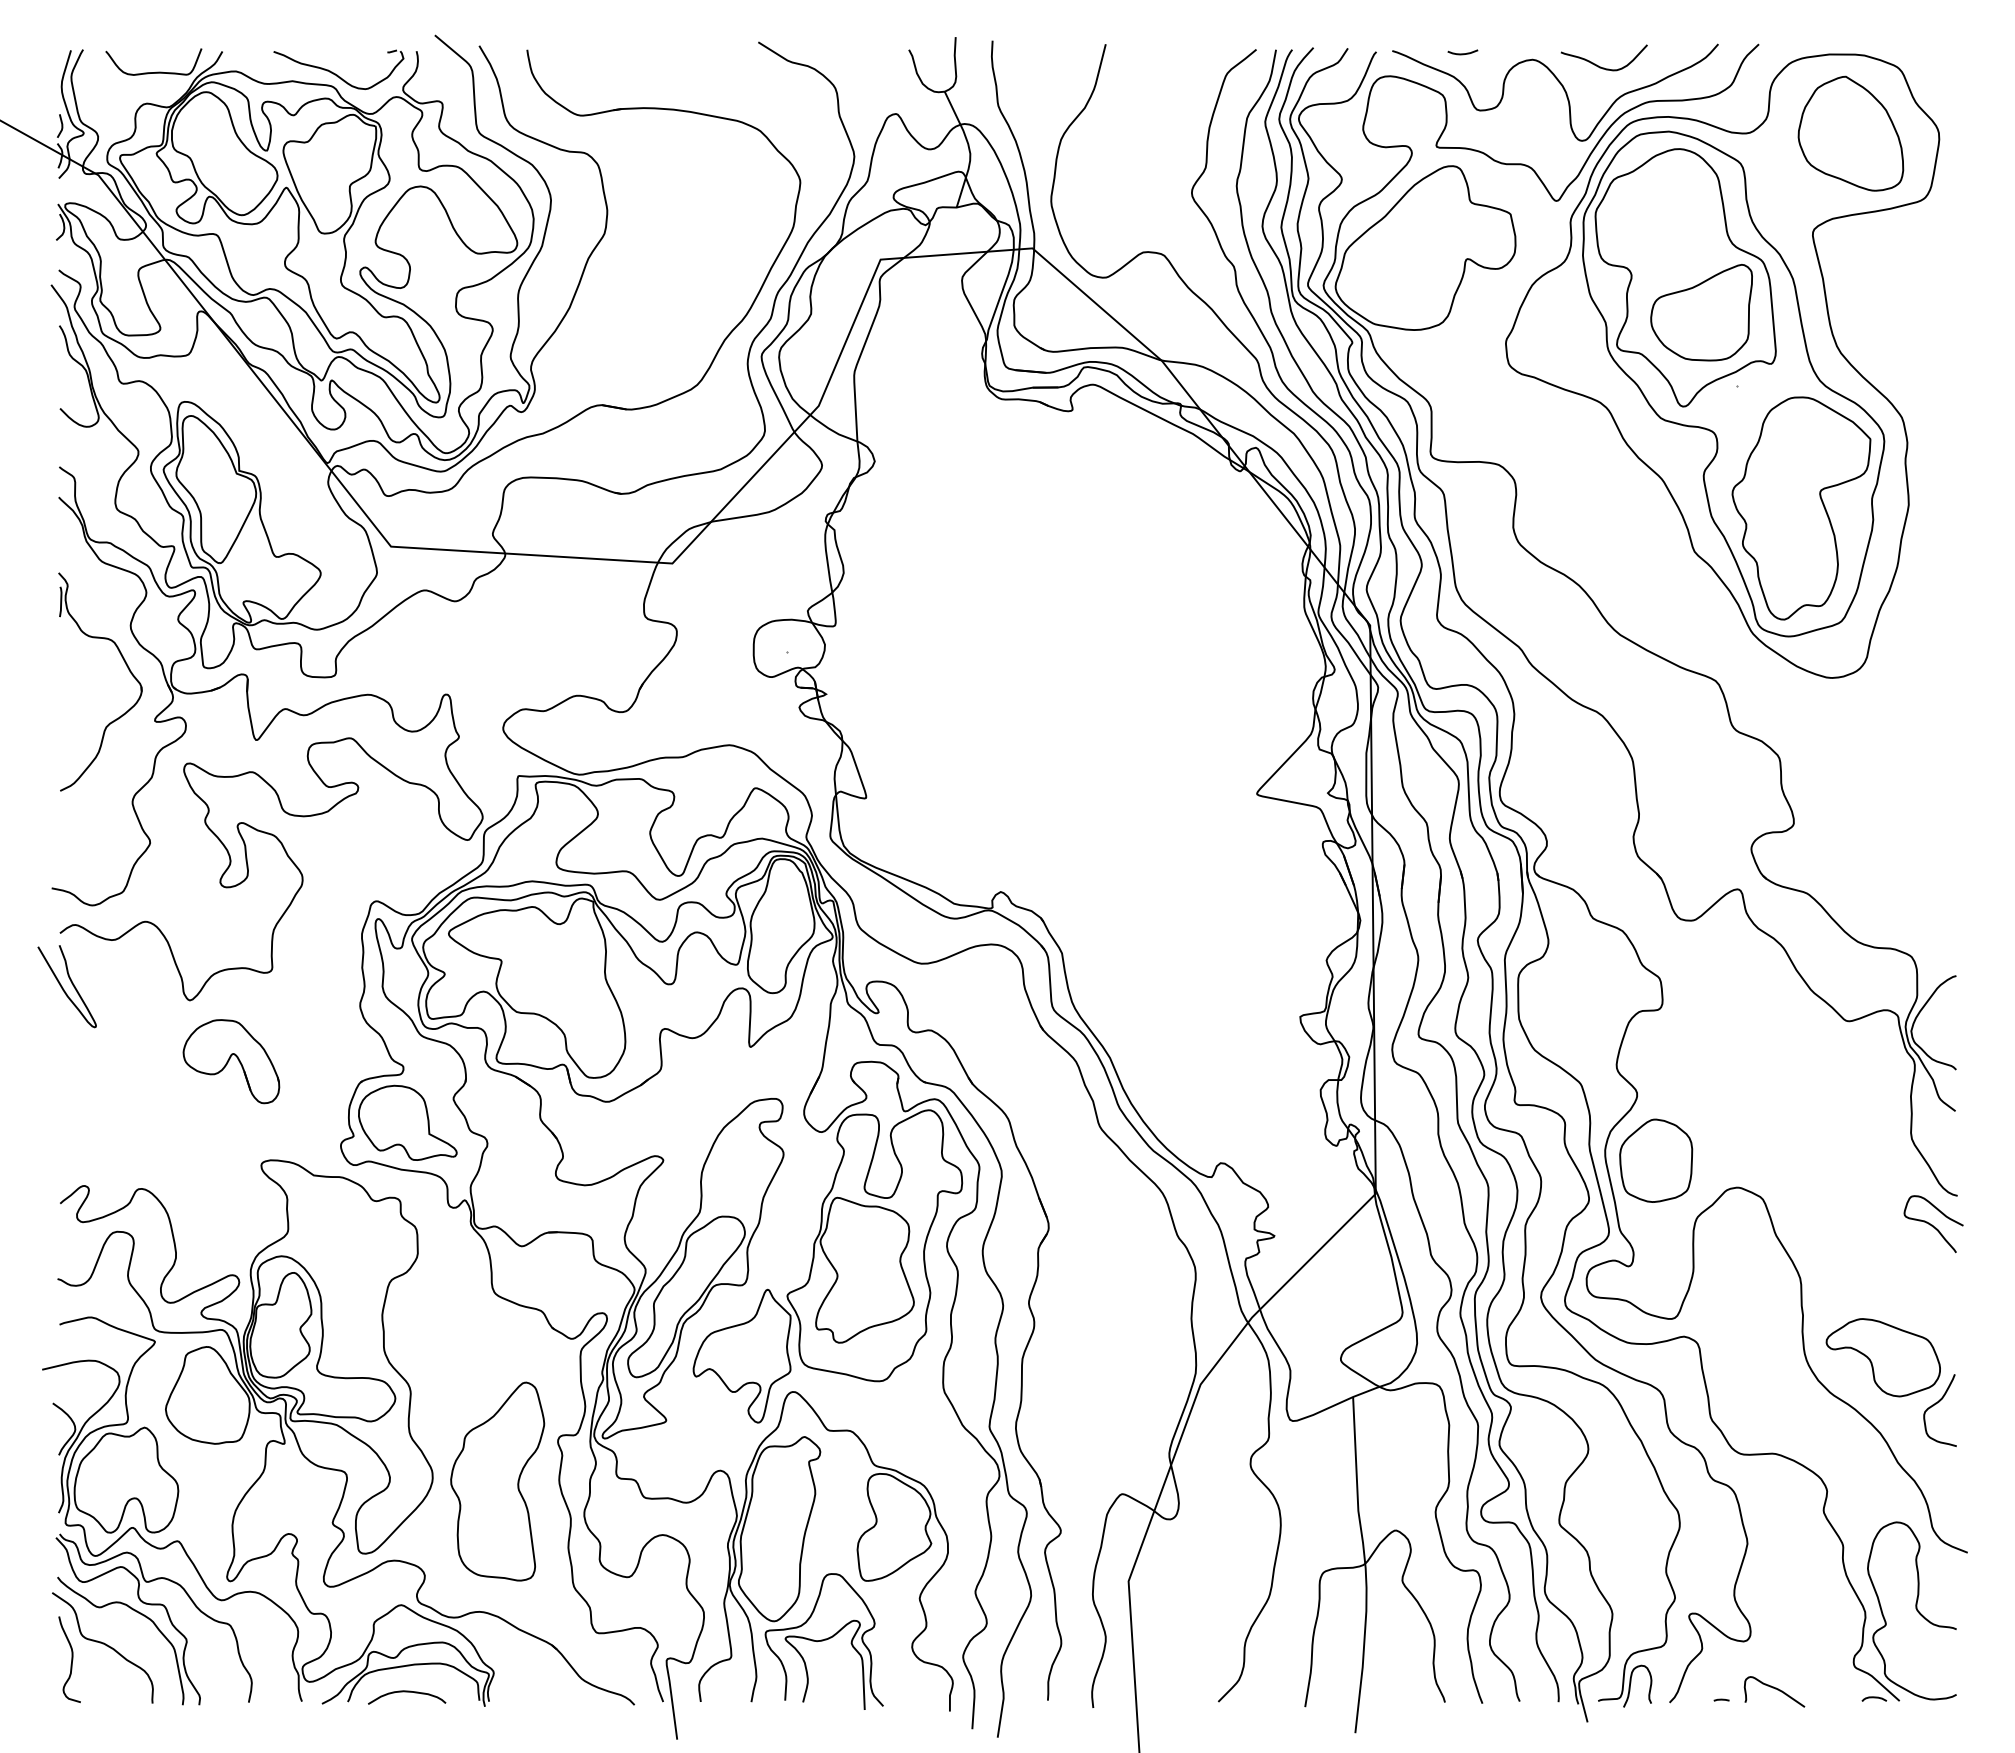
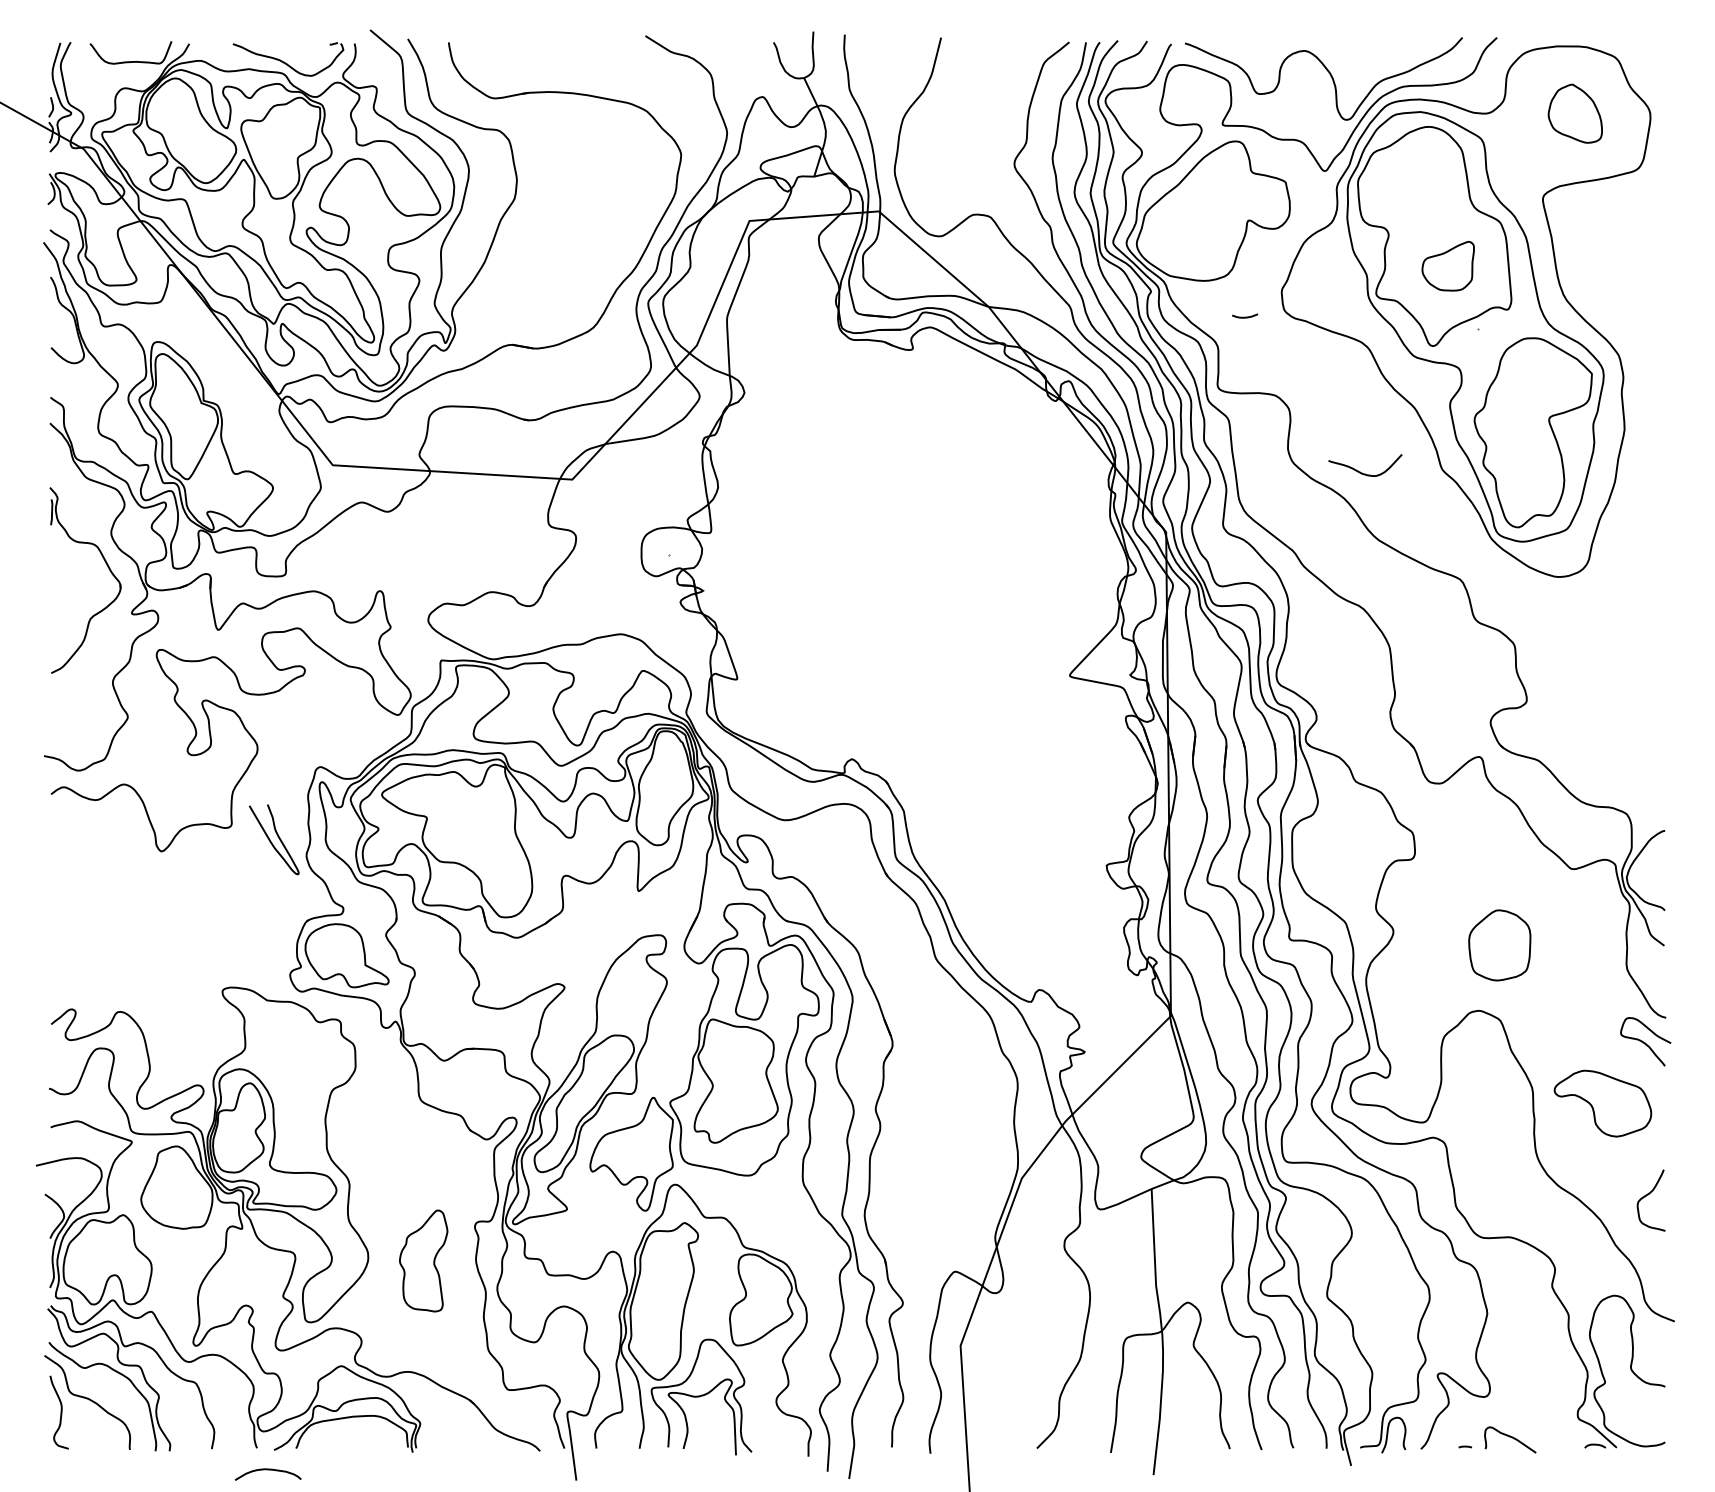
curve: (1462, 53) -> (1244, 317), moved
curve: (1598, 65) -> (1360, 471), moved
part: (1850, 133) -> (1574, 113), size x0.6
part: (1701, 312) -> (1448, 265), size x0.6
curve: (63, 987) -> (271, 840), moved
part: (231, 1061) -> (197, 903), removed
part: (1656, 1160) -> (1500, 945), moved
part: (1882, 1357) -> (1602, 1103), moved
part: (497, 1481) -> (423, 1260), size x0.6
curve: (407, 1692) -> (268, 1470), moved

